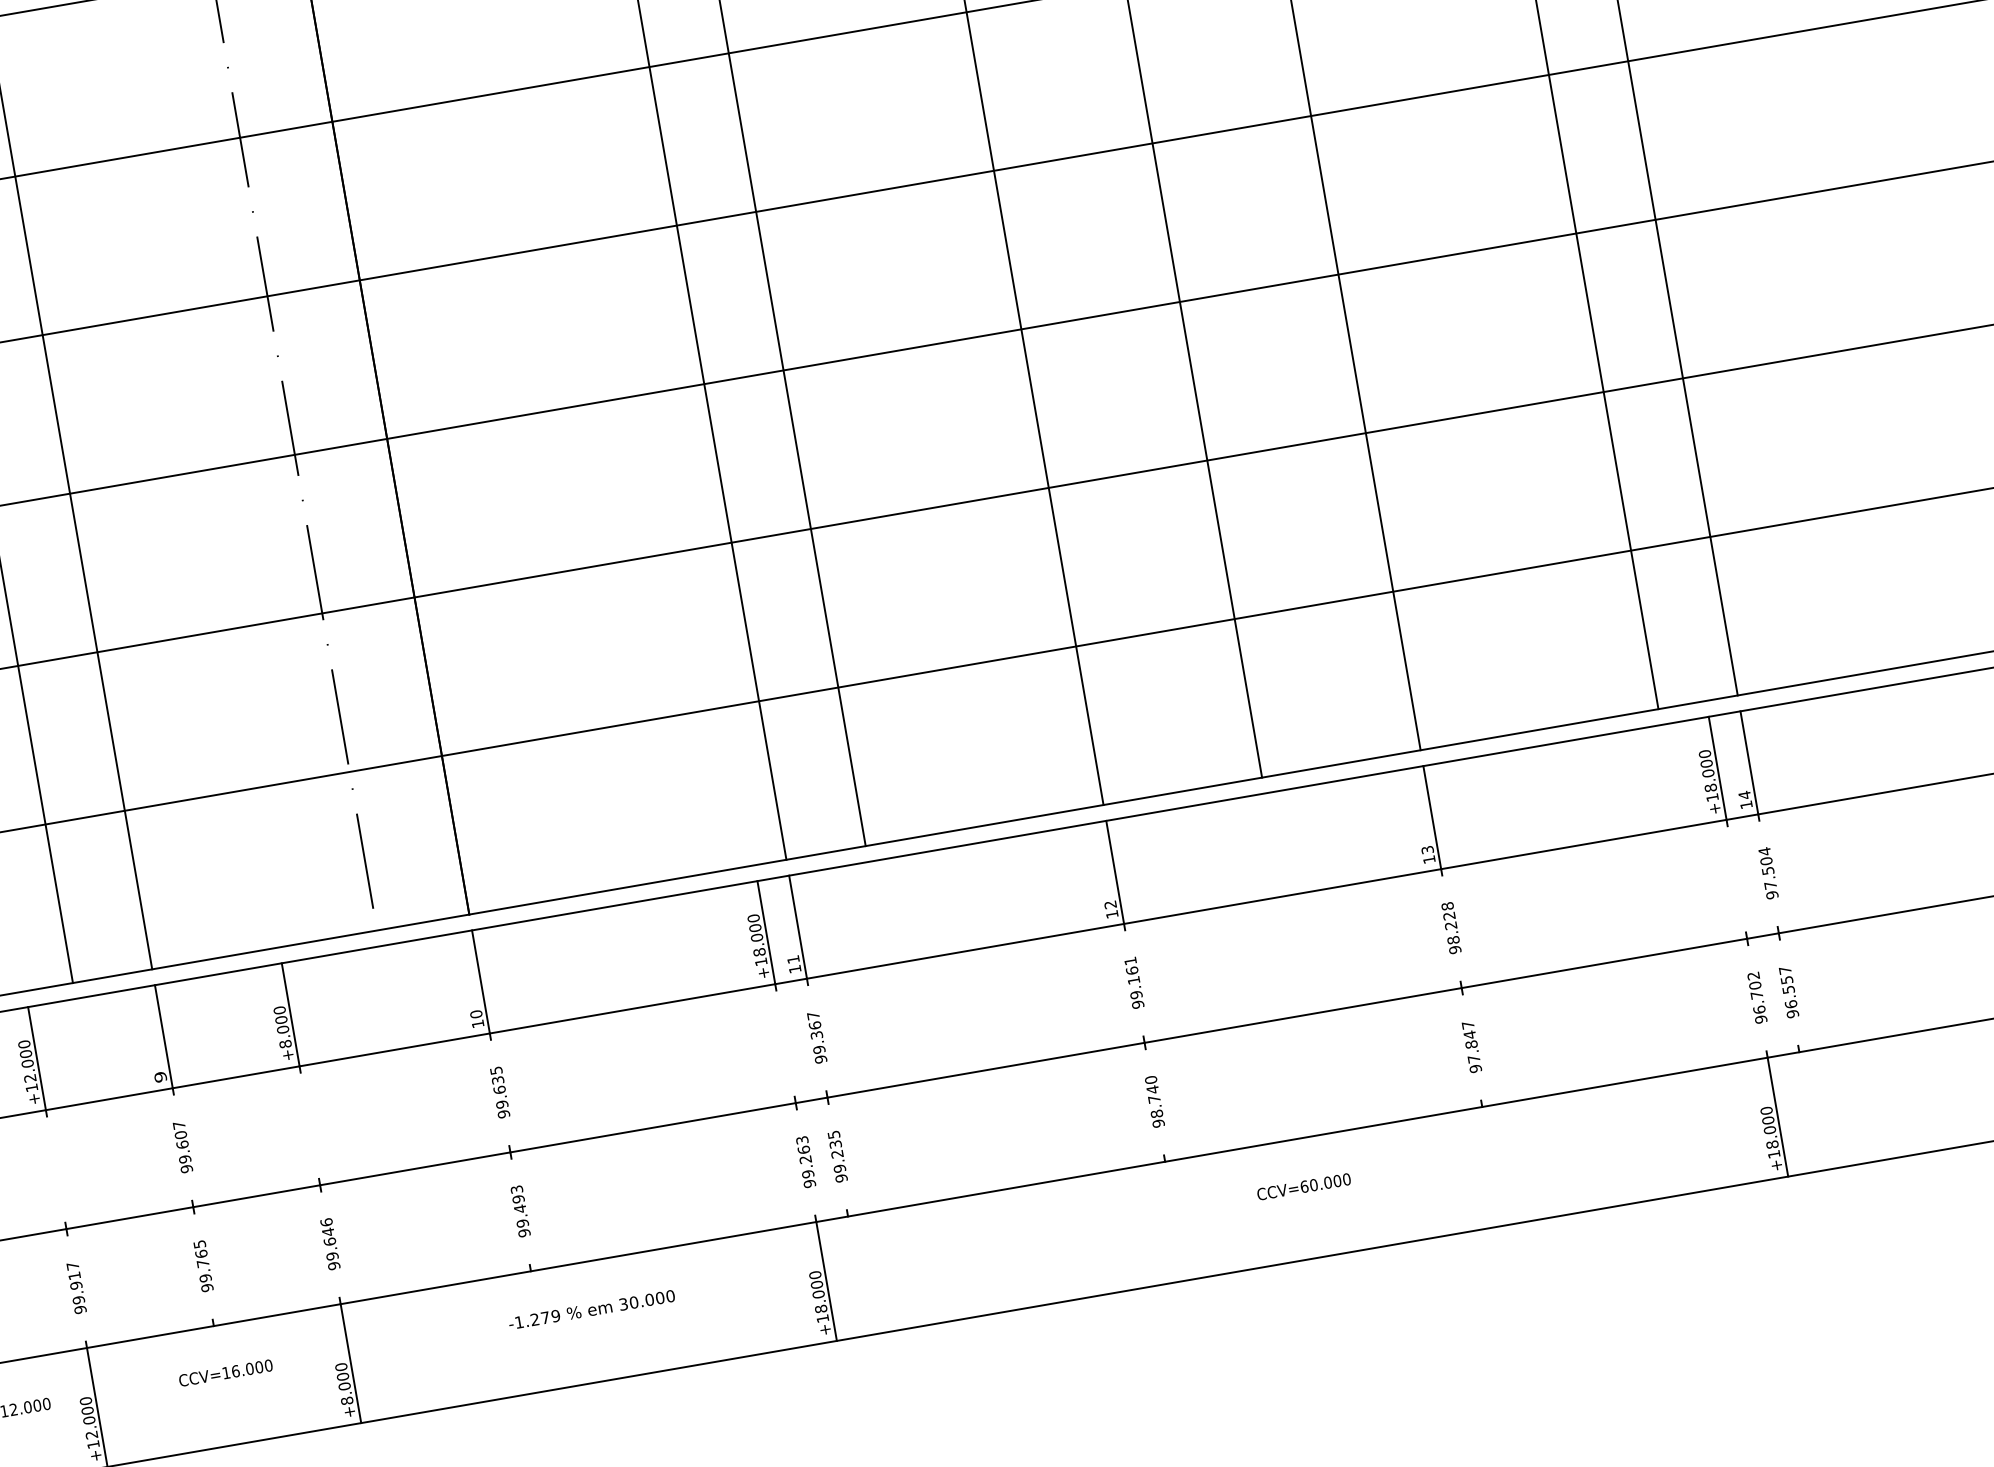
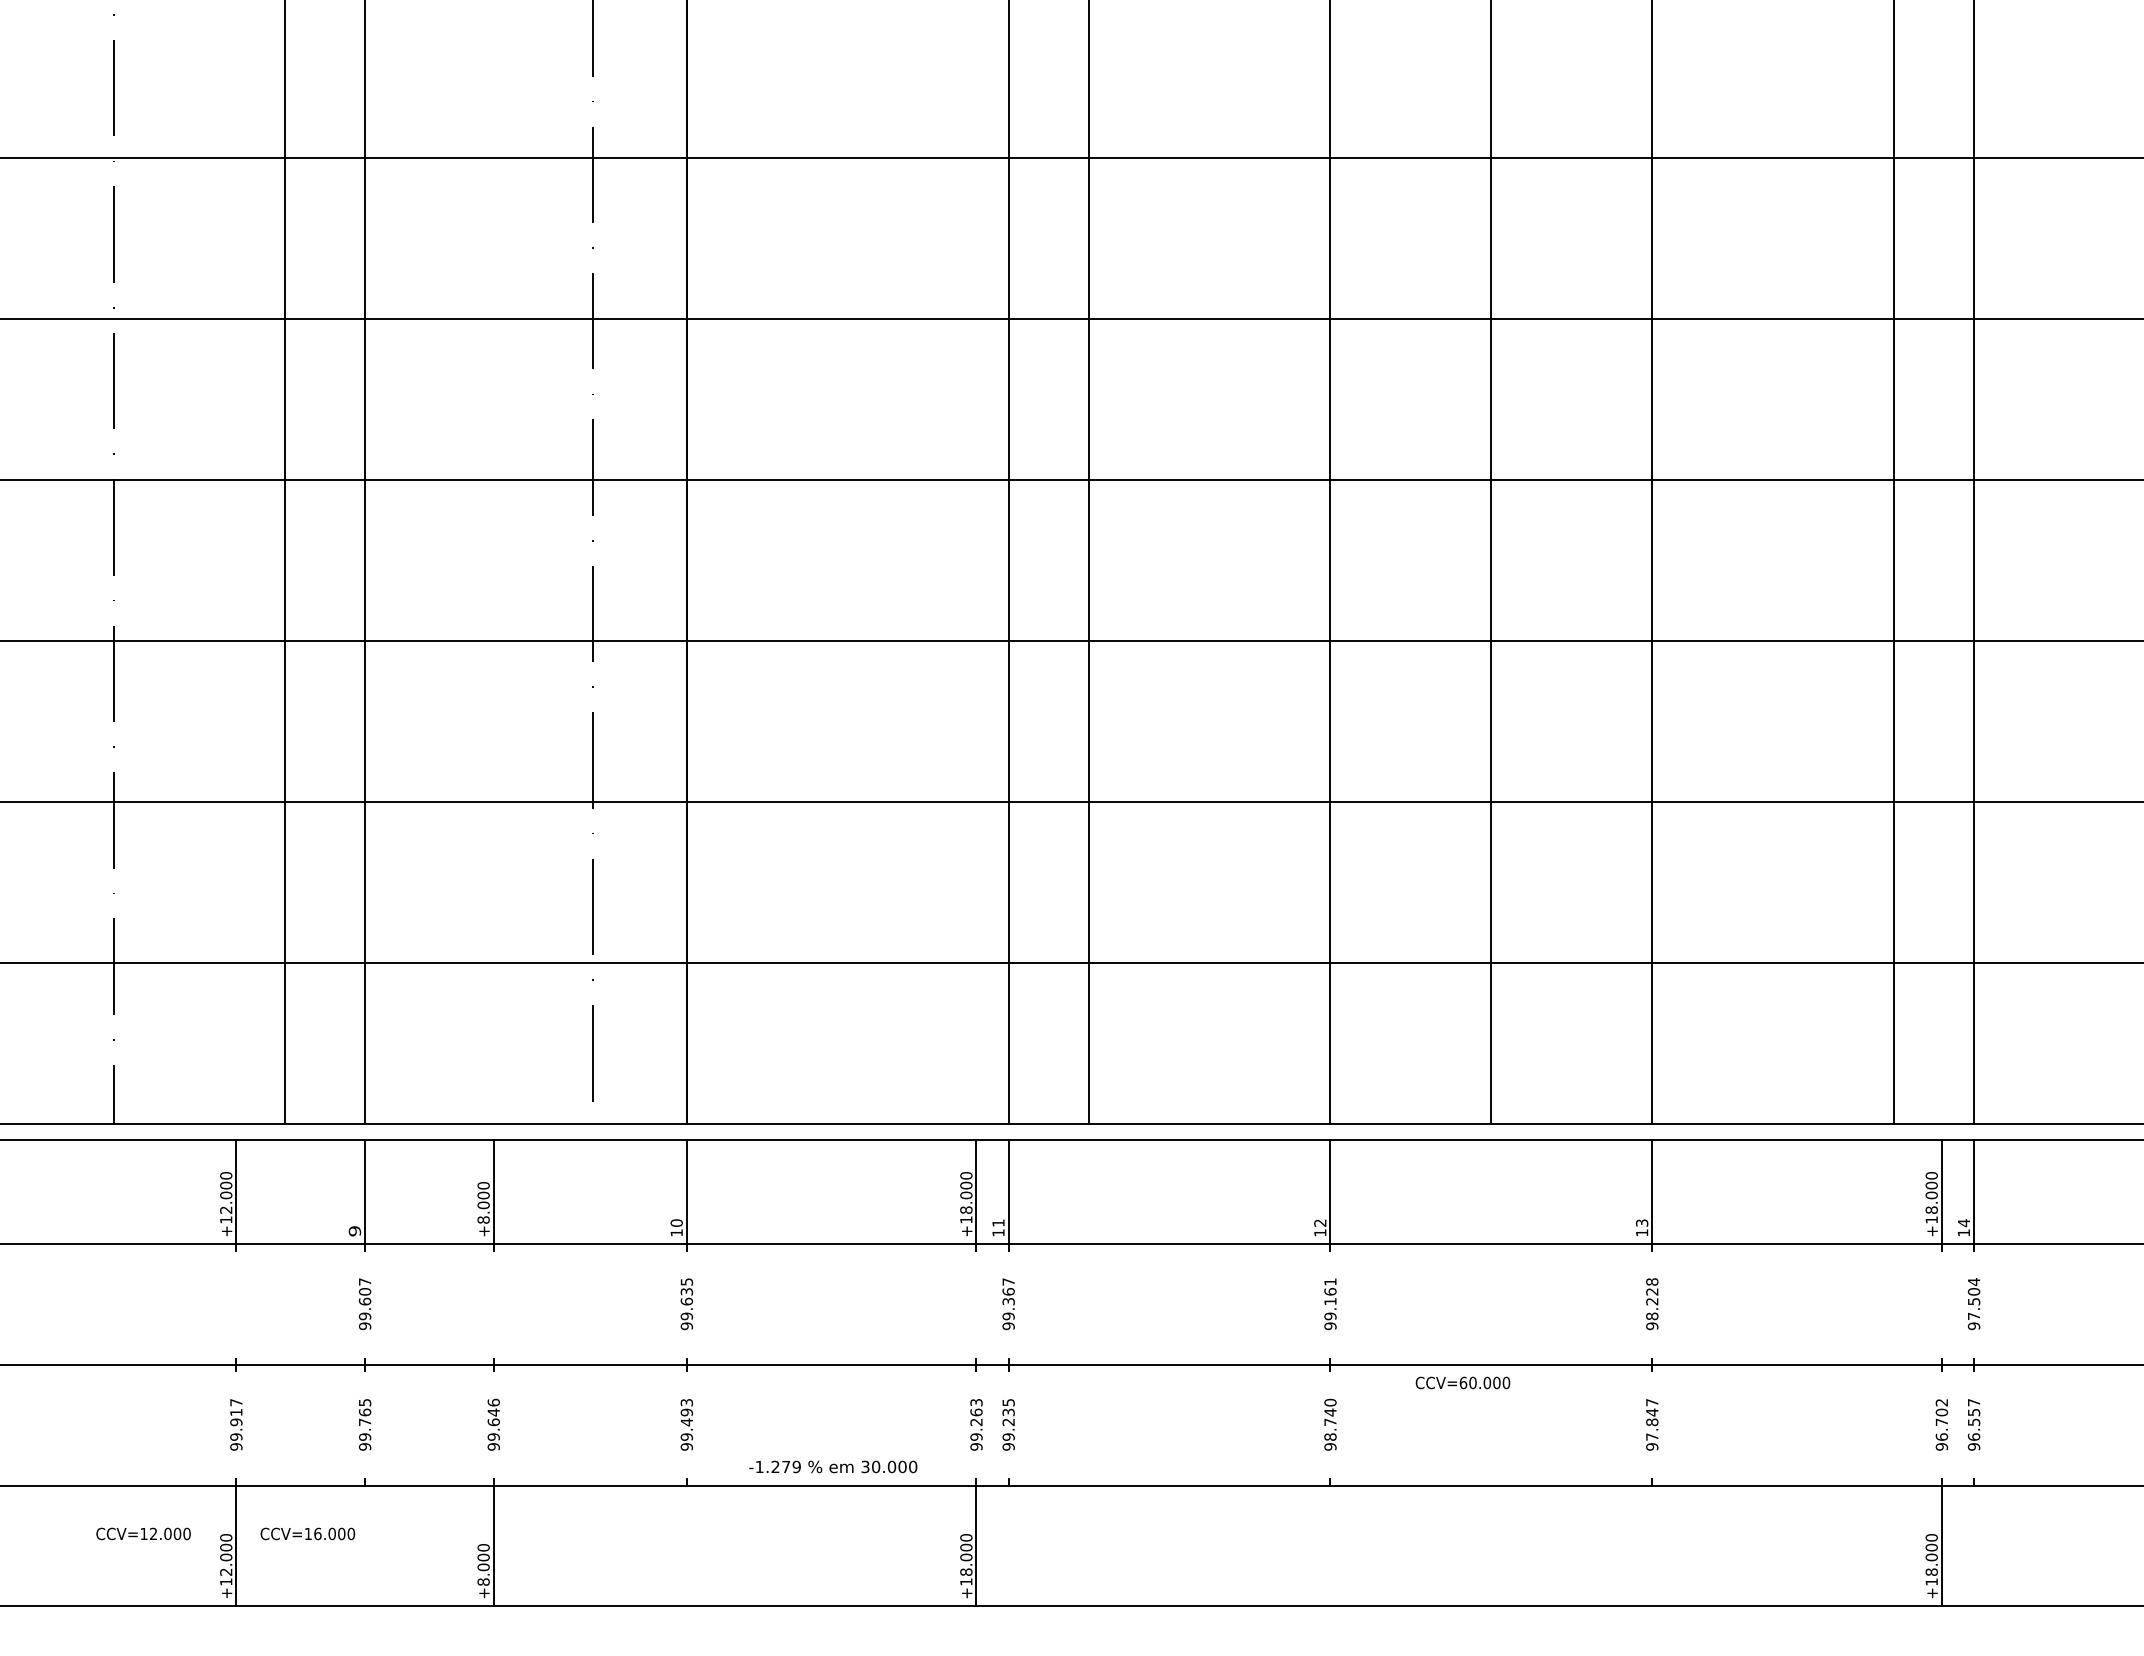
text: (1303, 1186) -> (1462, 1382), moved
text: (592, 1309) -> (833, 1466), moved
text: (225, 1372) -> (307, 1533), moved

